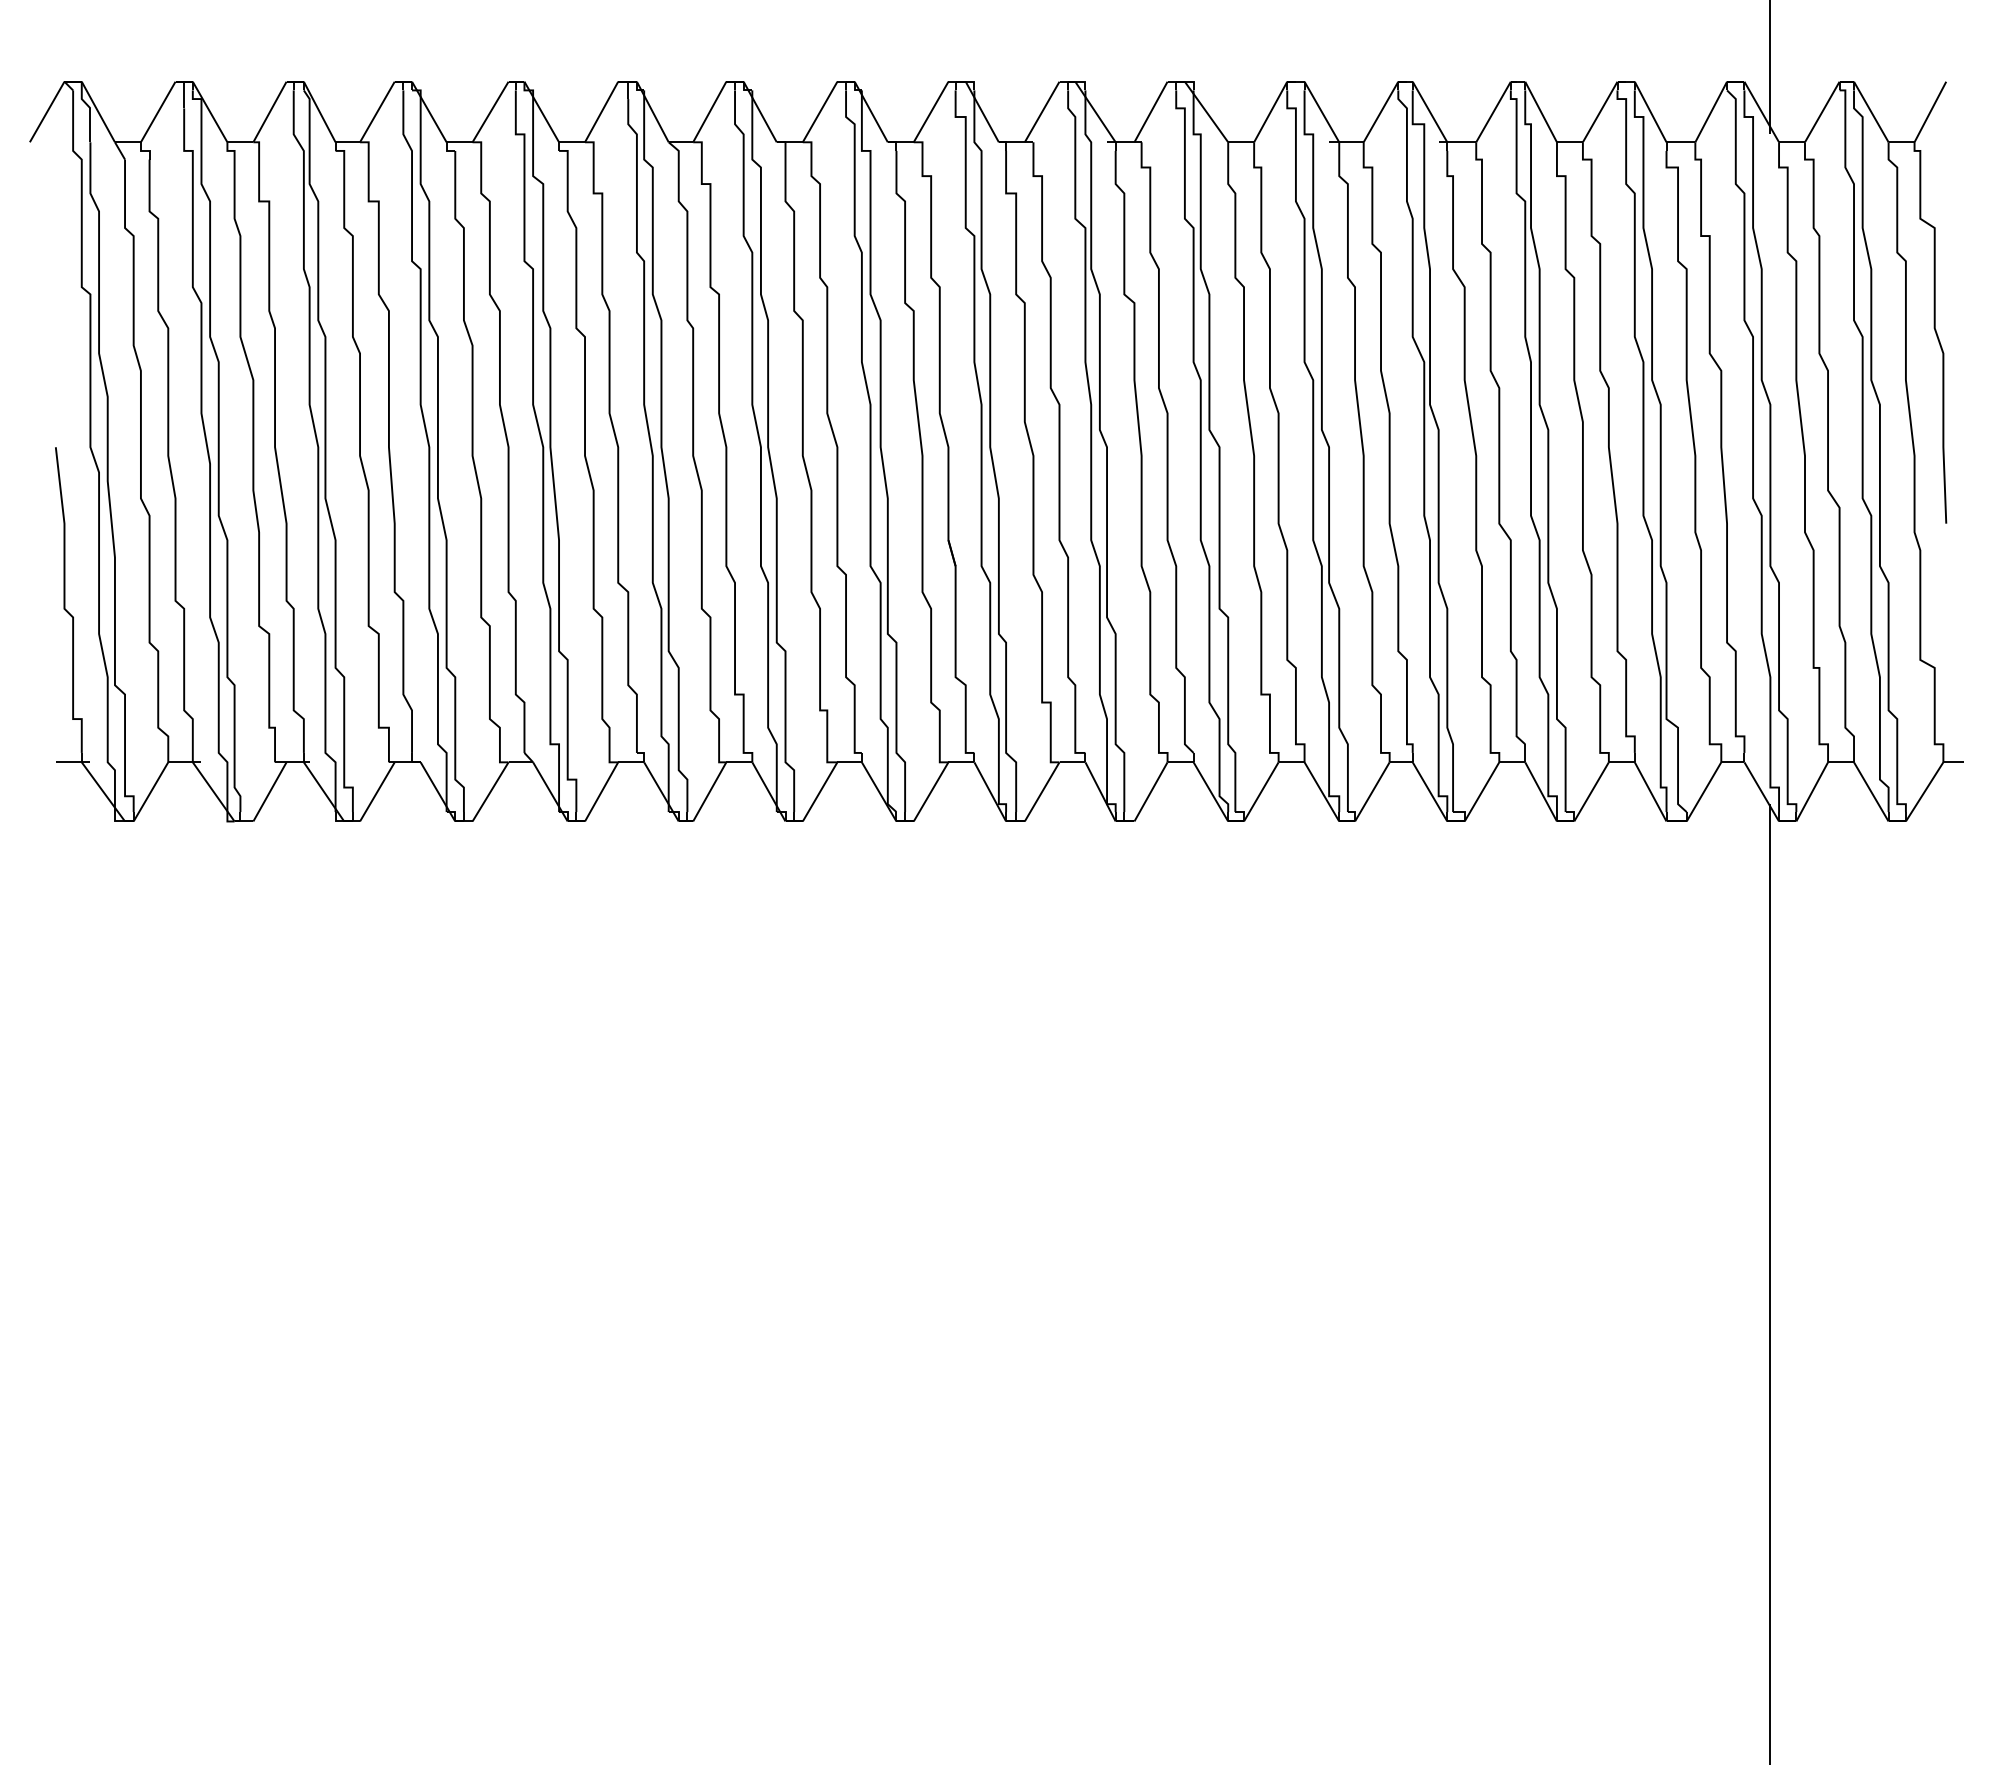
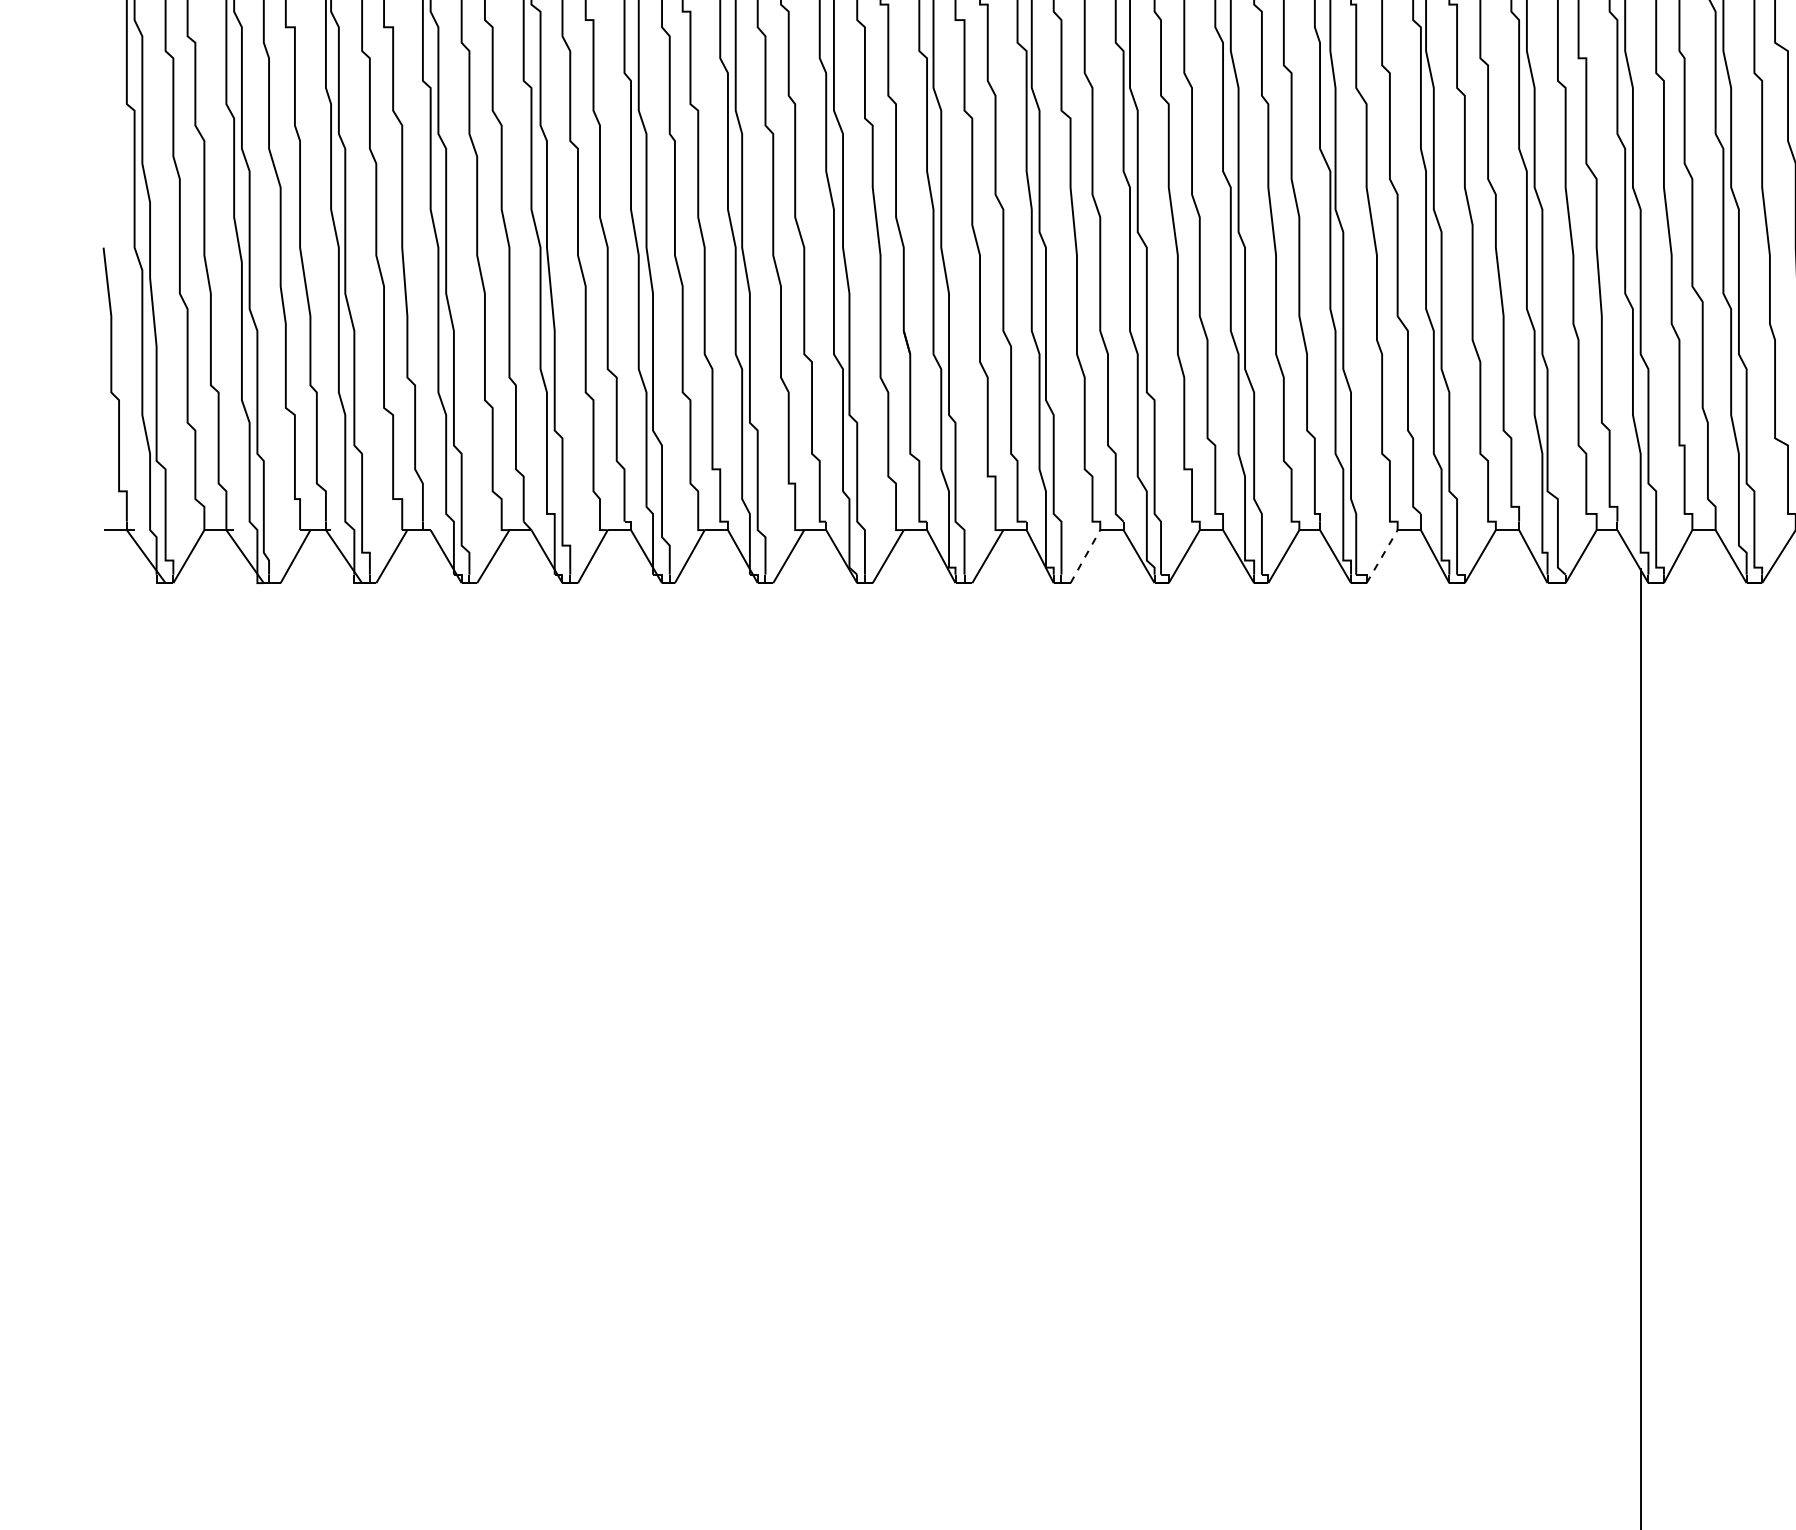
line: (1151, 791) -> (1085, 556), solid -> dashed
line: (1482, 791) -> (1382, 556), solid -> dashed

